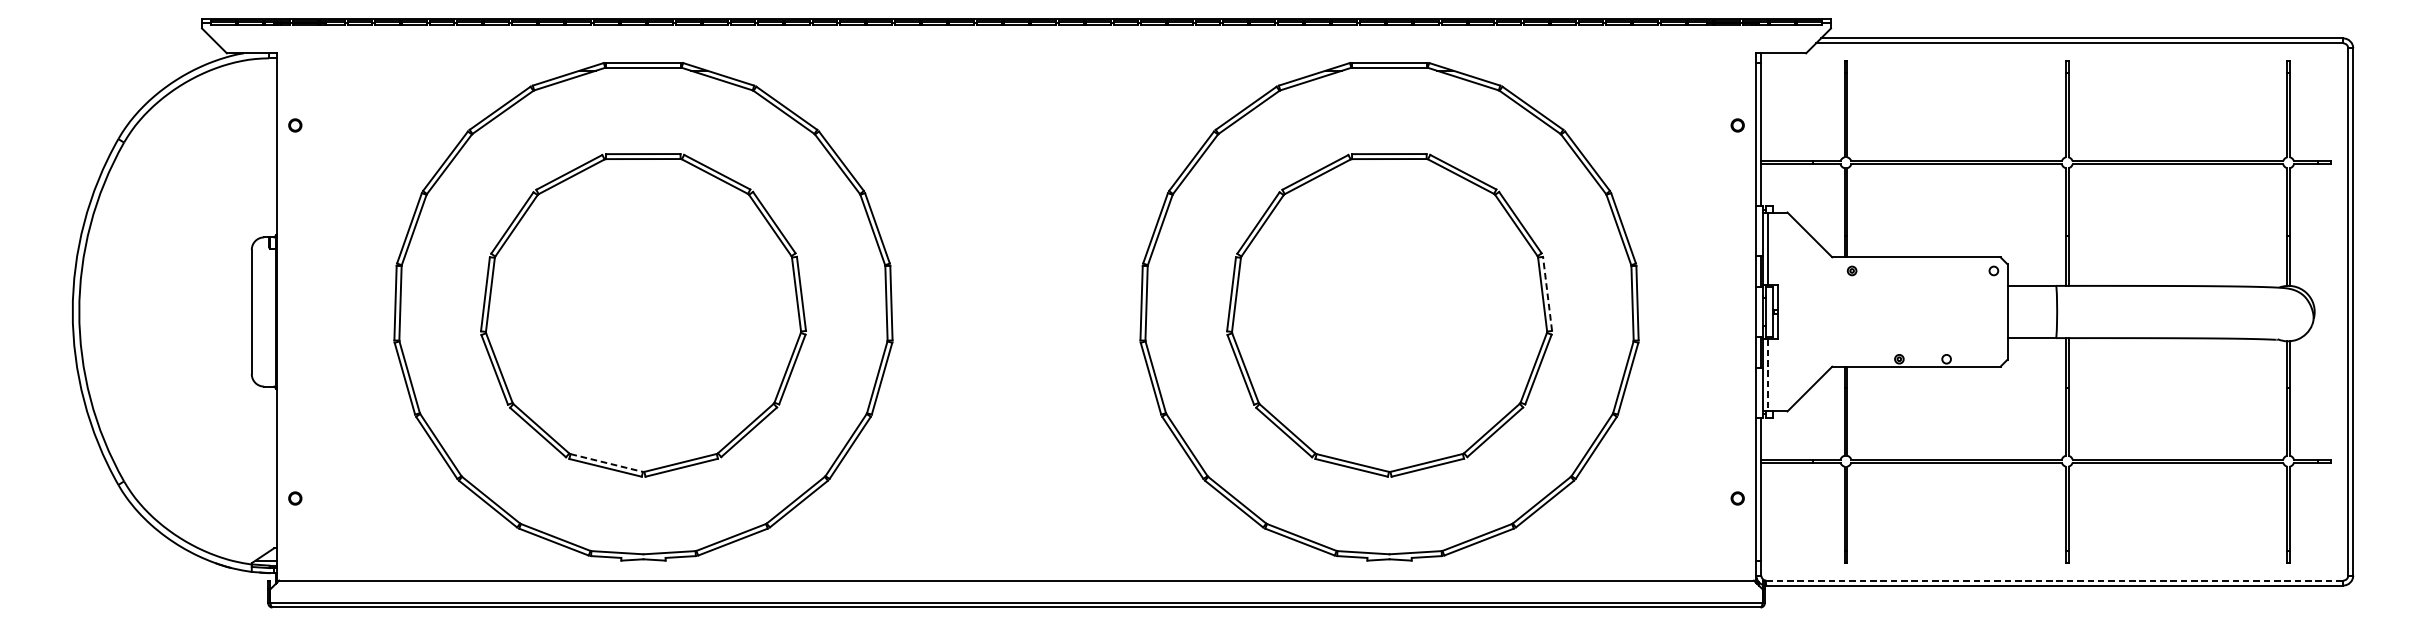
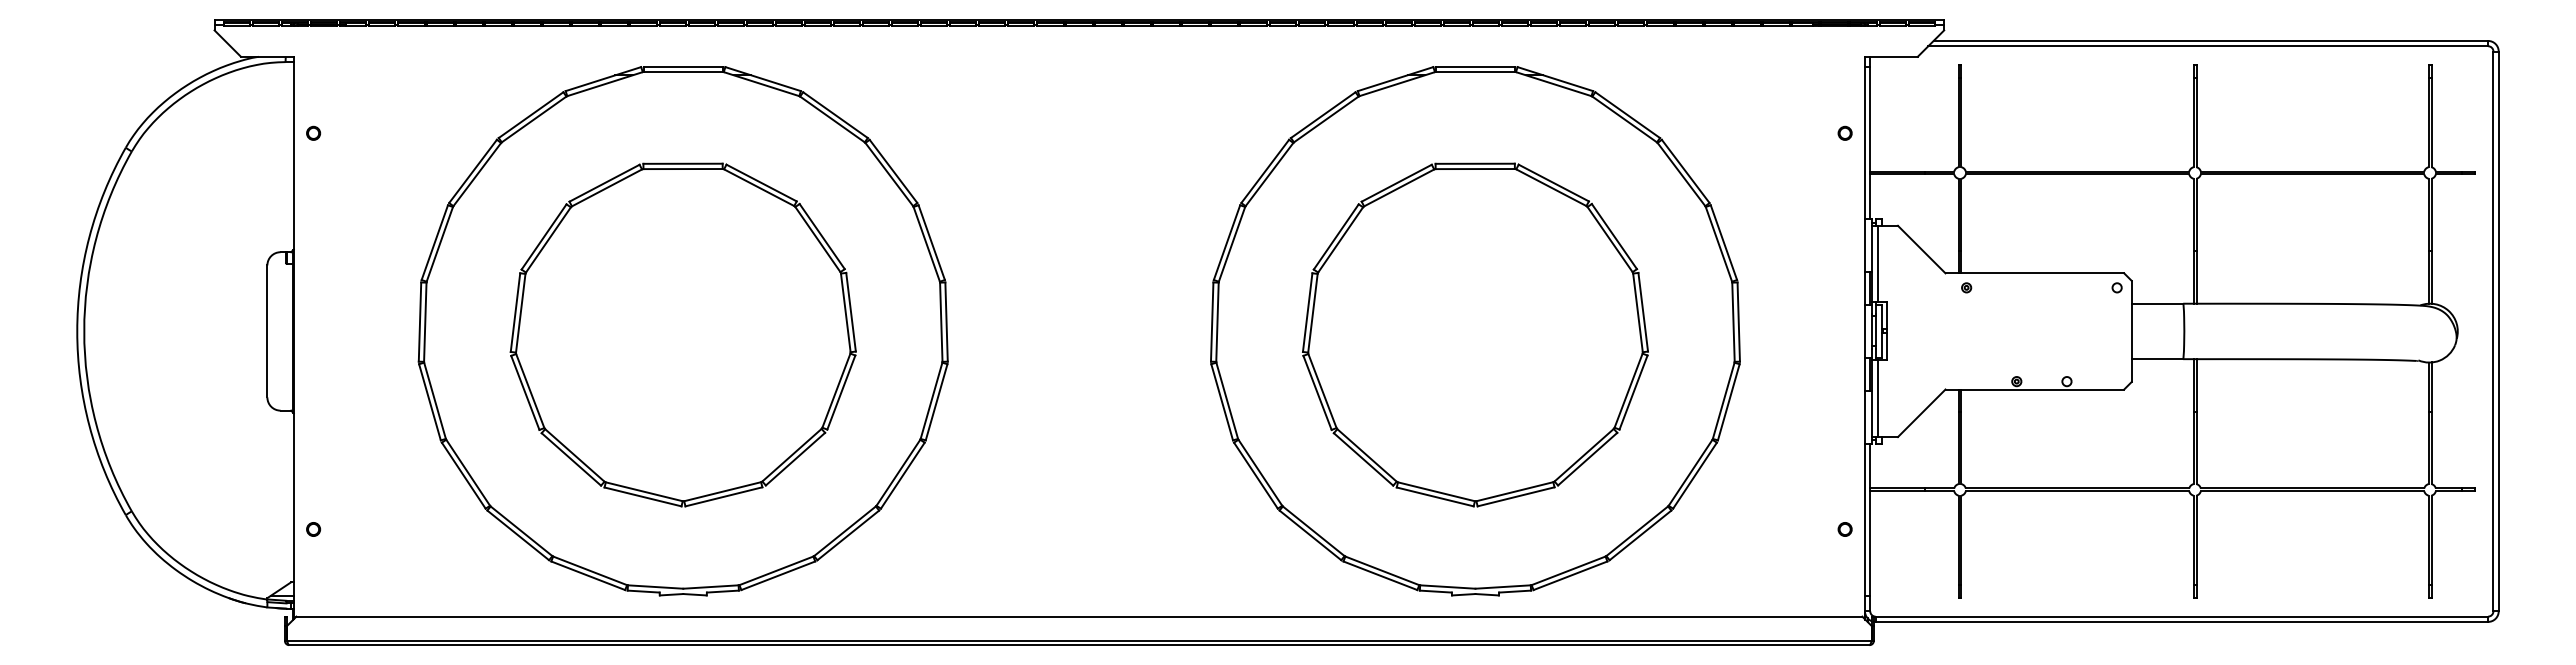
line: (1547, 294) -> (1643, 312), dashed -> solid
line: (1768, 376) -> (1877, 399), dashed -> solid
line: (606, 462) -> (644, 491), dashed -> solid
line: (2055, 580) -> (2182, 616), dashed -> solid

